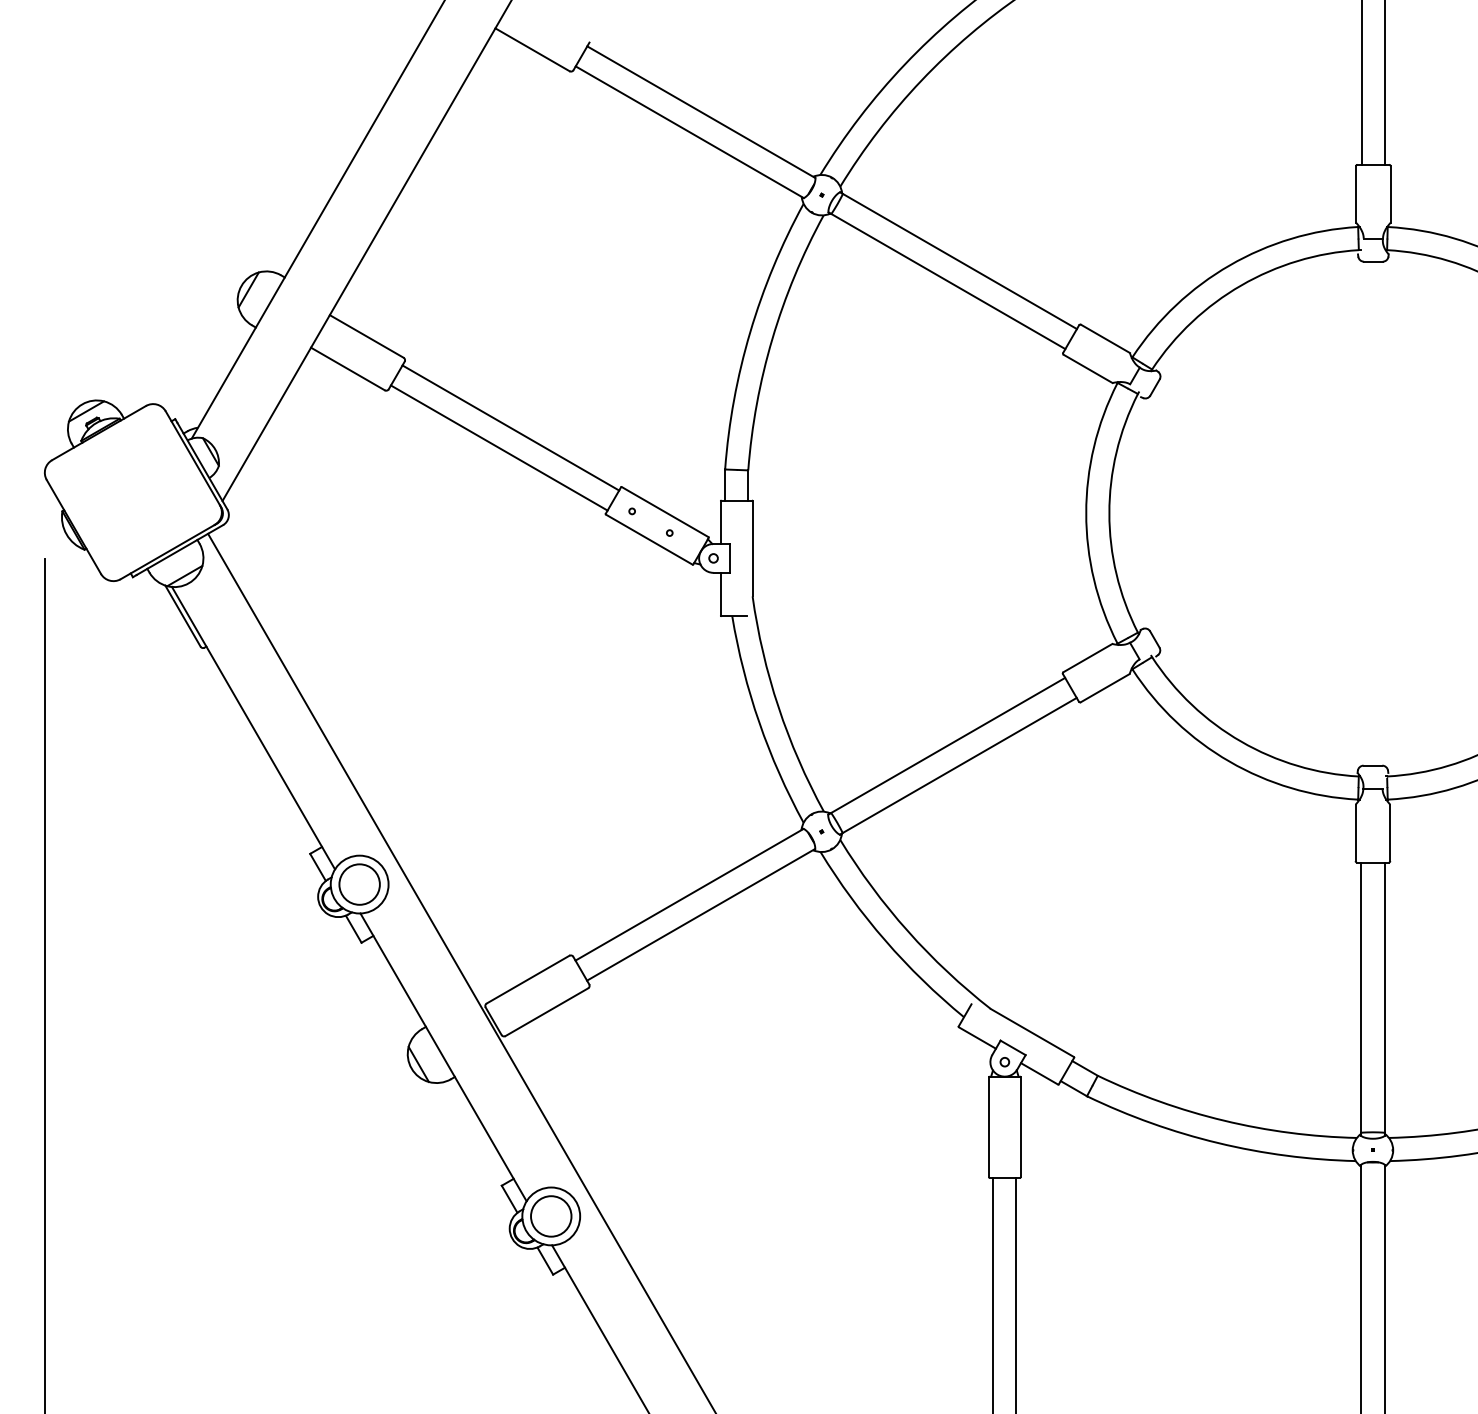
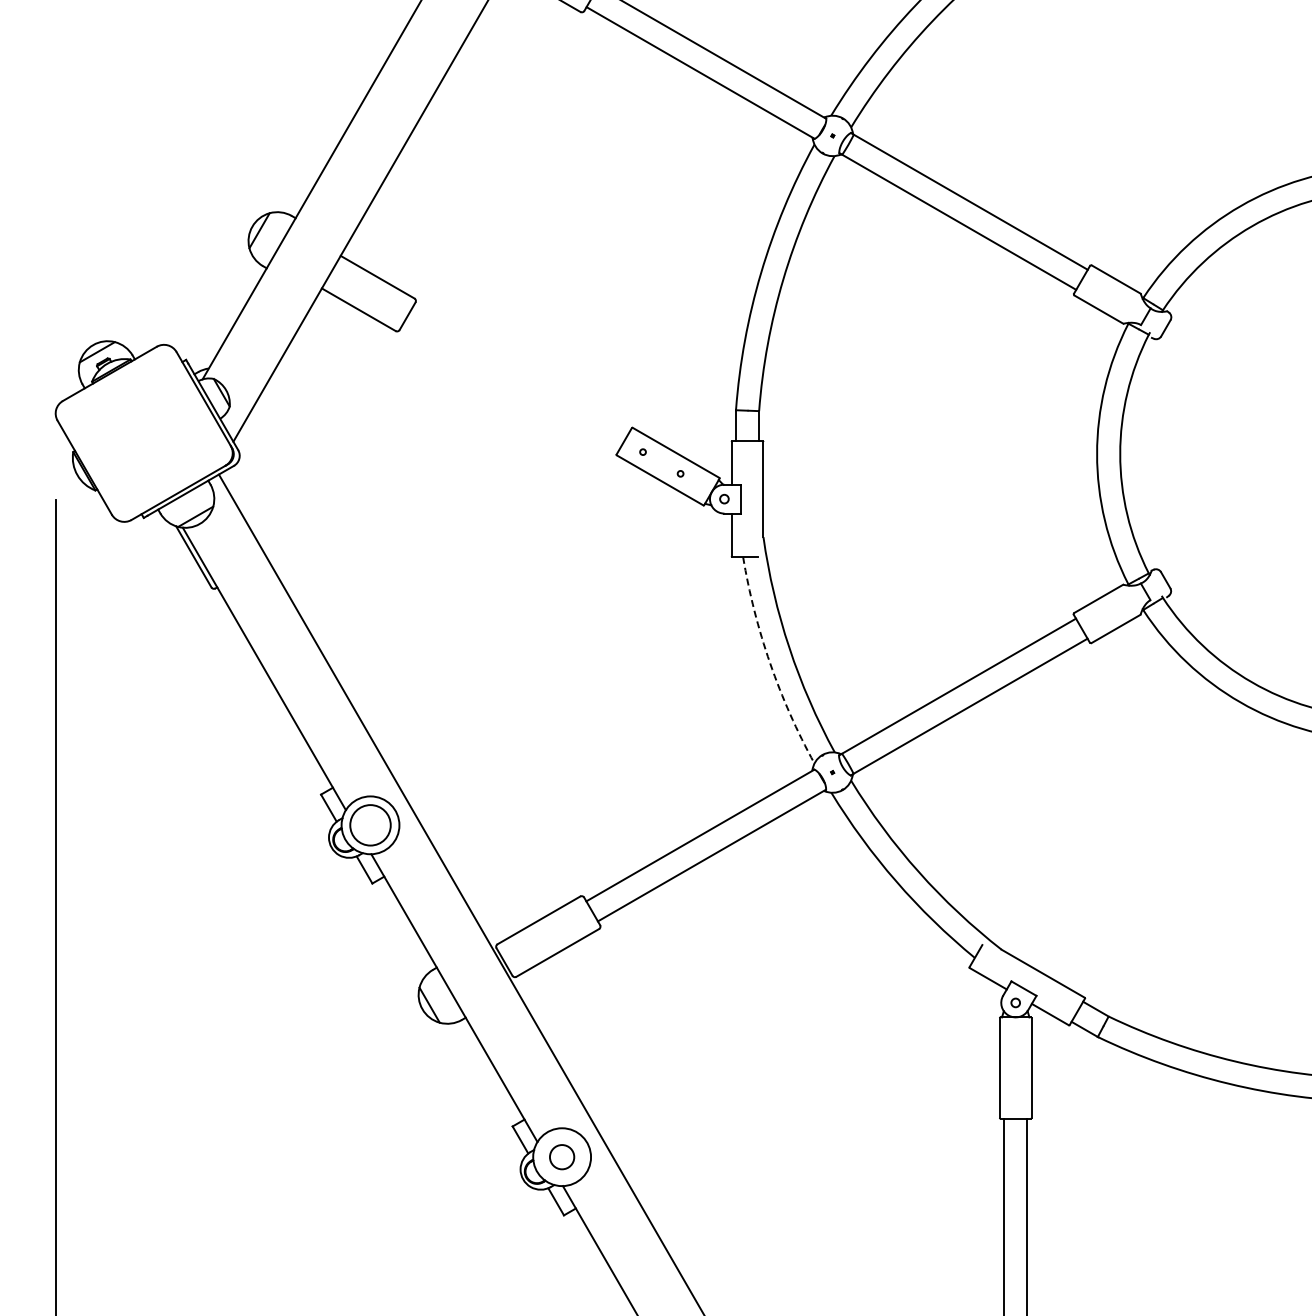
line: (510, 427) -> (521, 368), removed
line: (498, 447) -> (509, 388), removed
arc: (759, 722) -> (770, 663), solid -> dashed
circle: (551, 1216) -> (562, 1157), size x0.6

